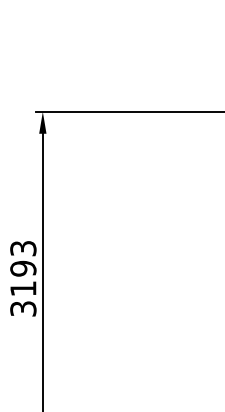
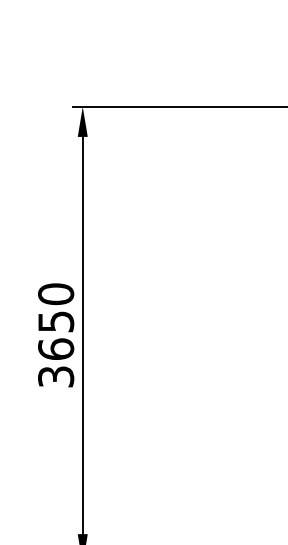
text: (23, 268) -> (56, 321), 3193 -> 3650

